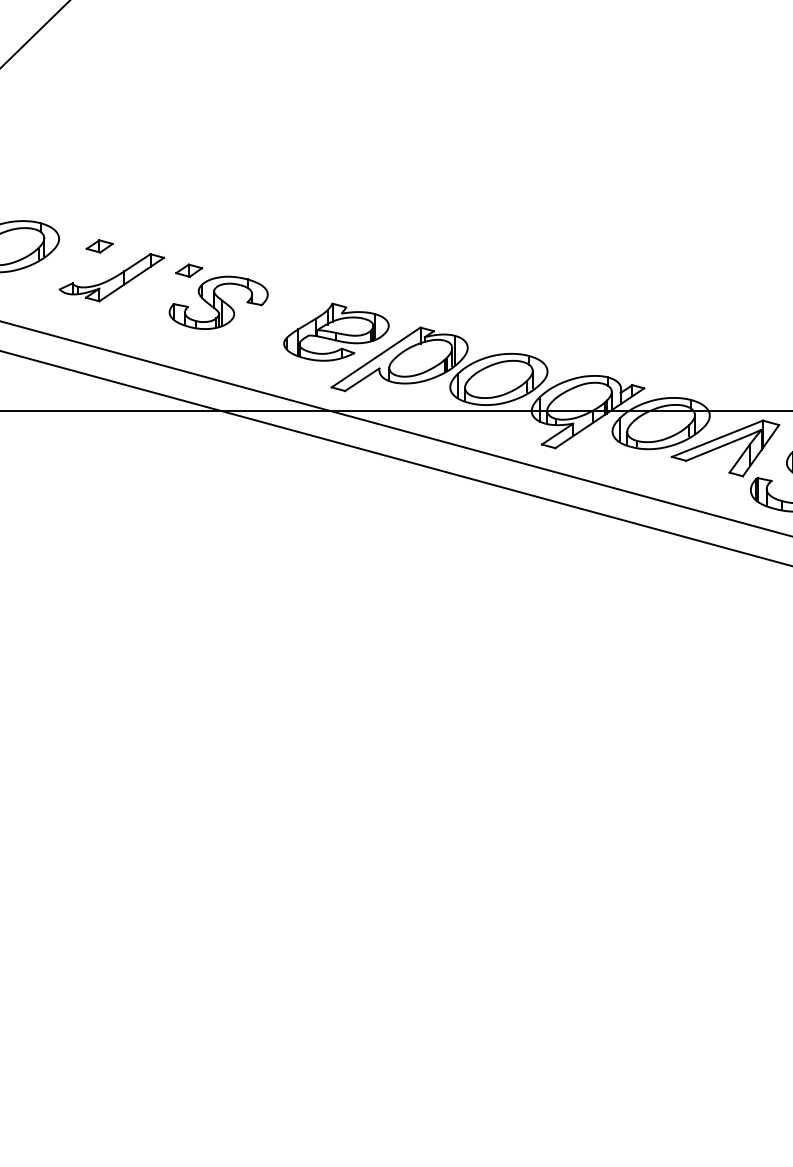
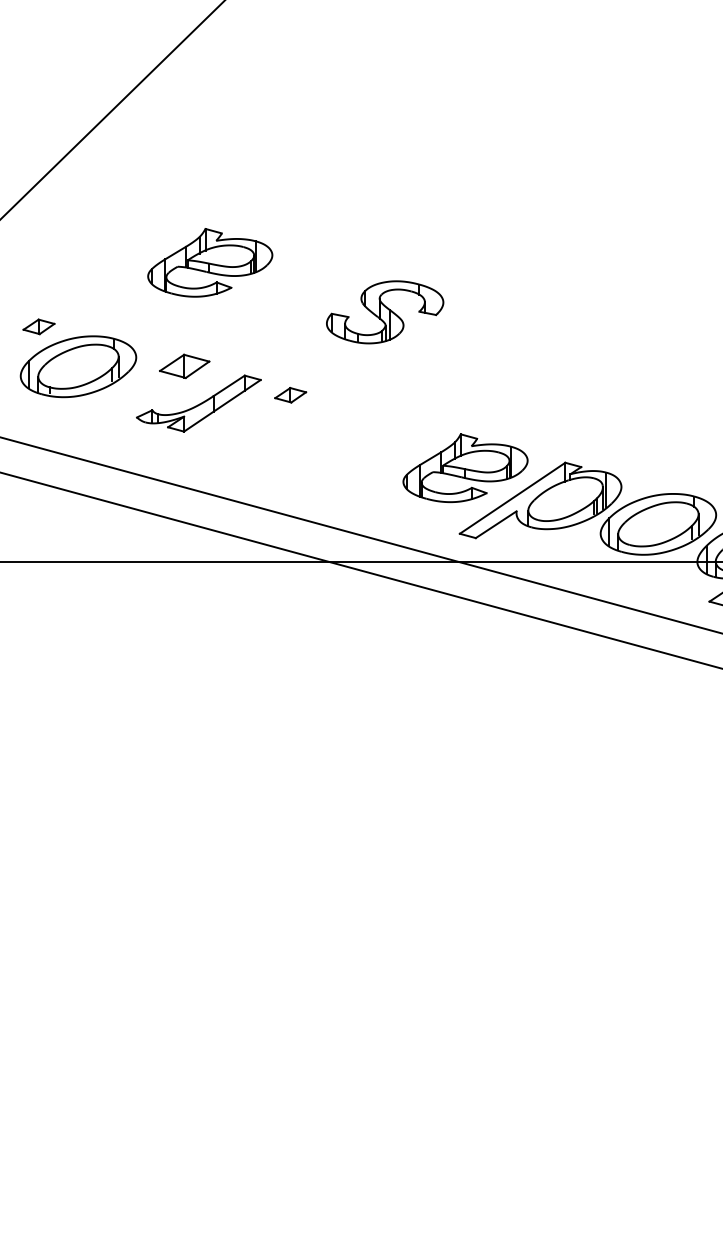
part: (121, 158) -> (210, 262), added
part: (99, 246) -> (184, 366), size x1.6
part: (218, 302) -> (384, 311), moved

